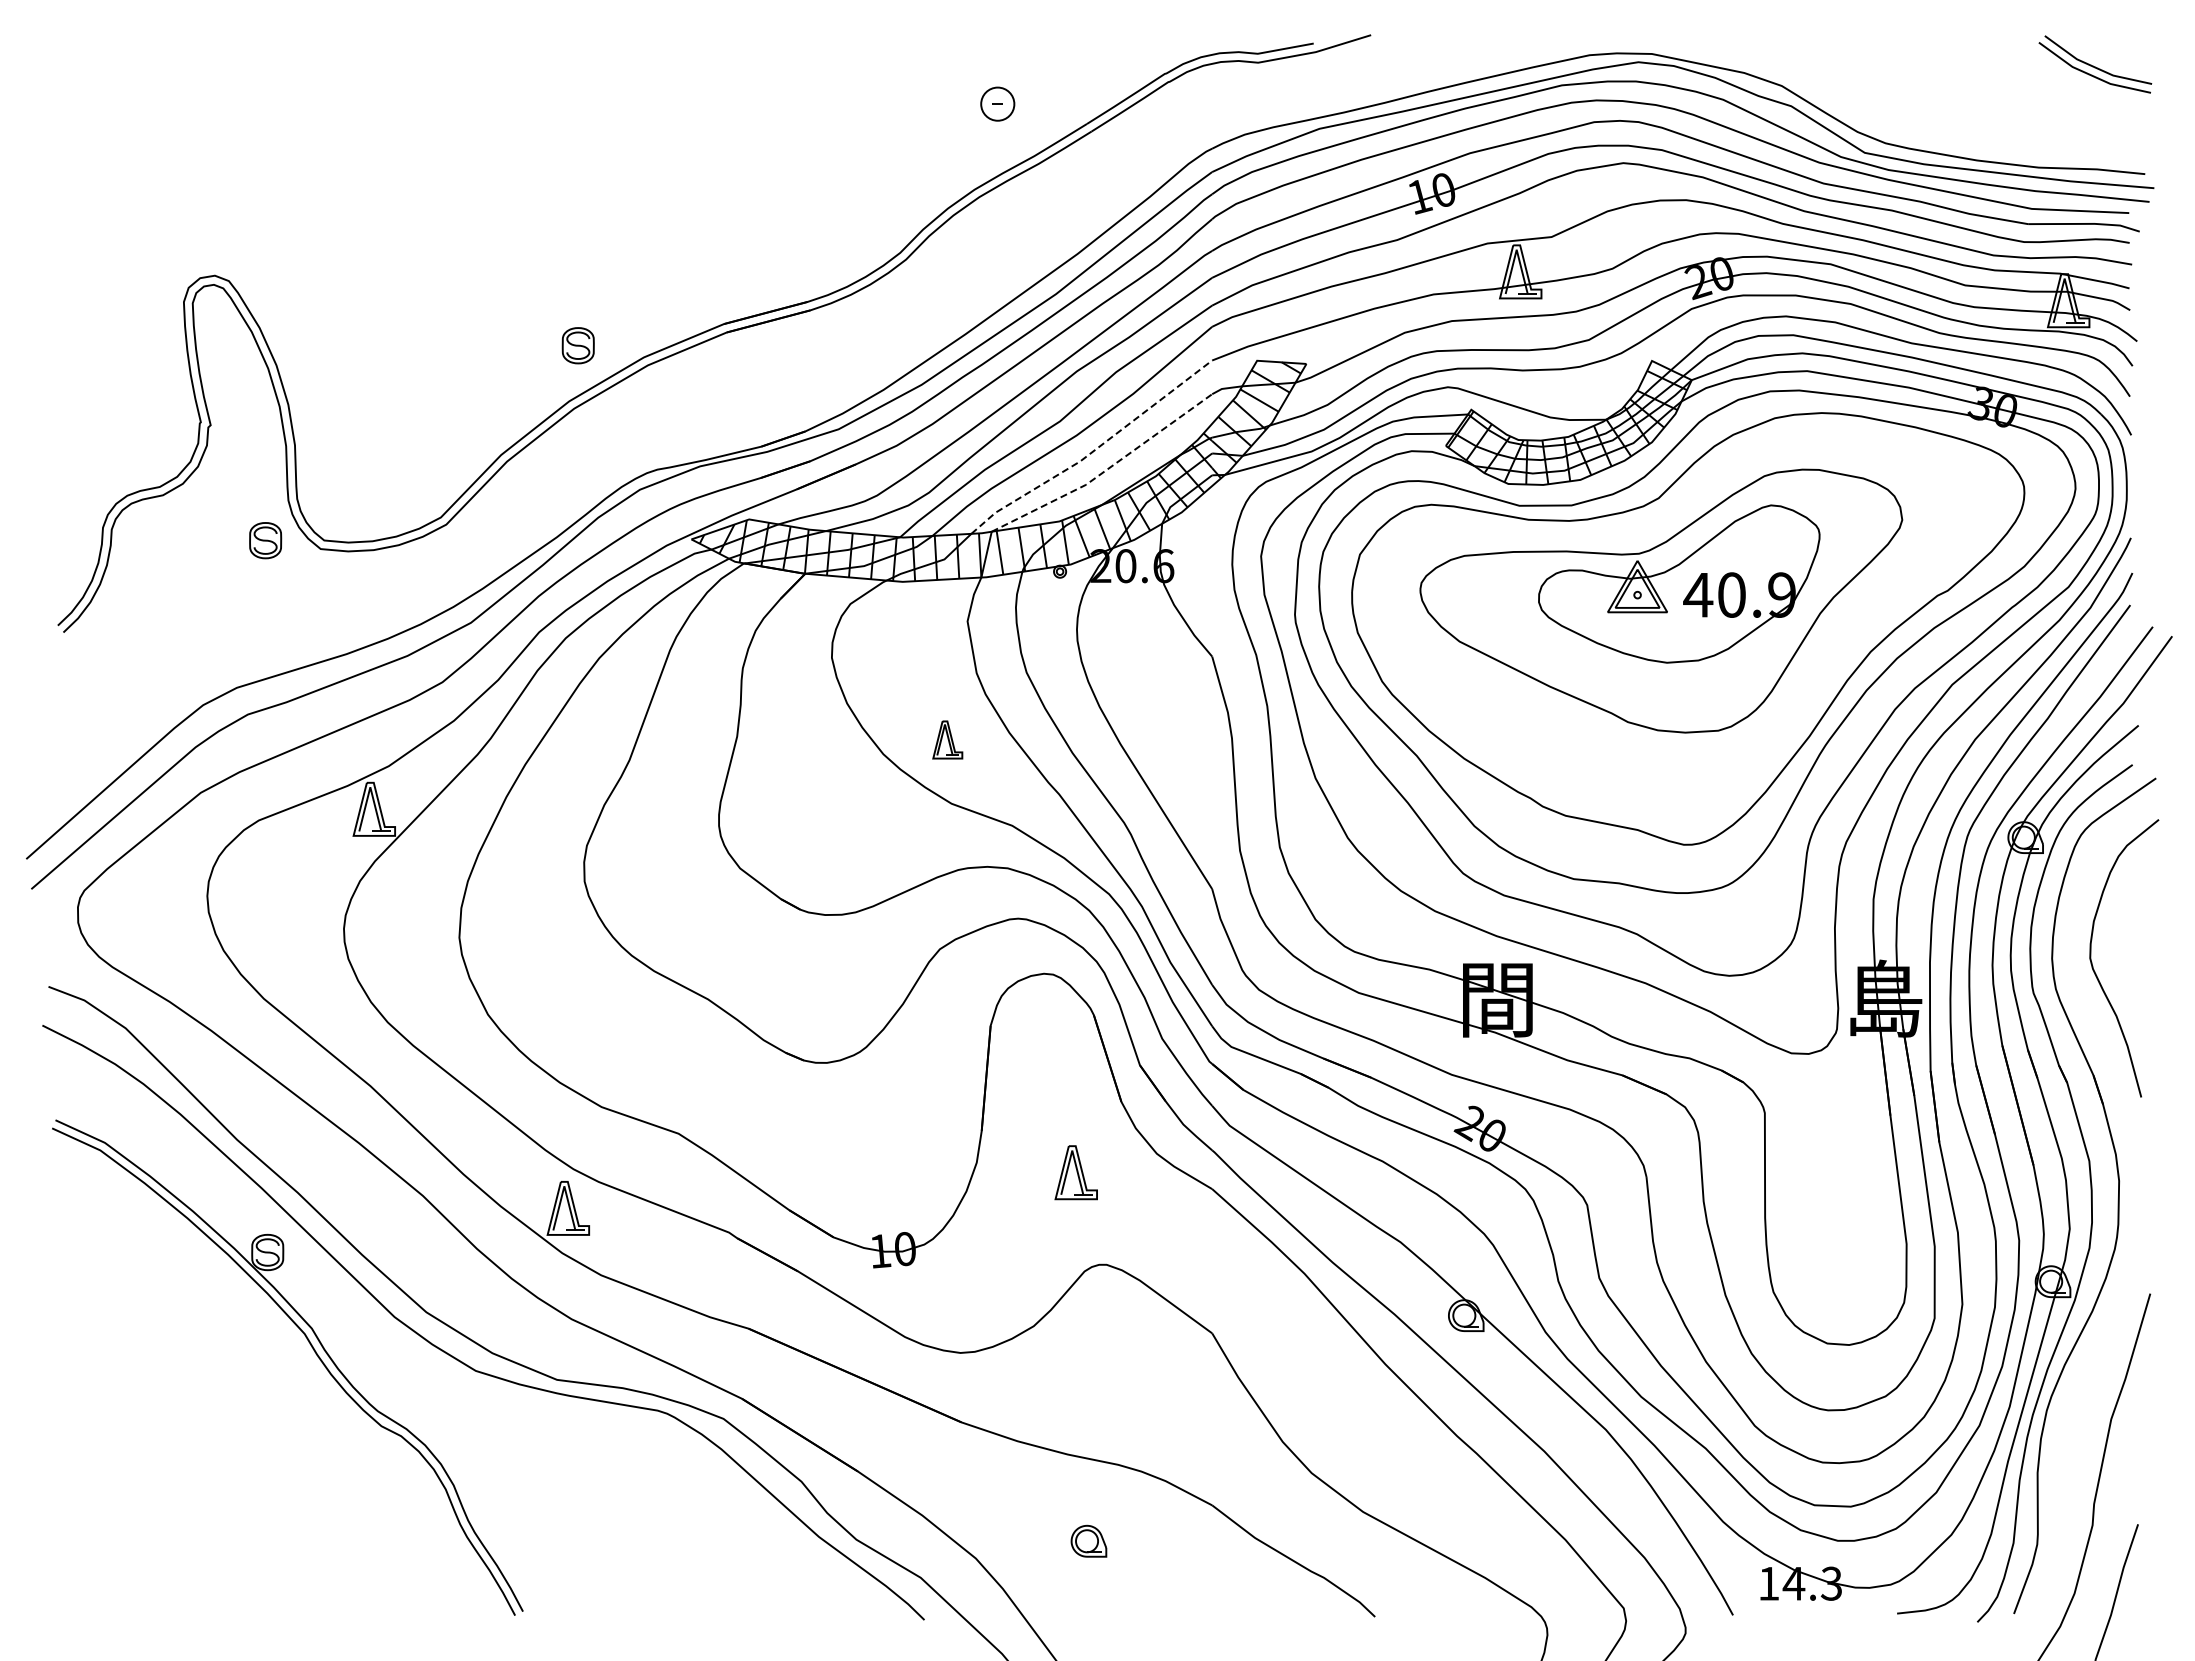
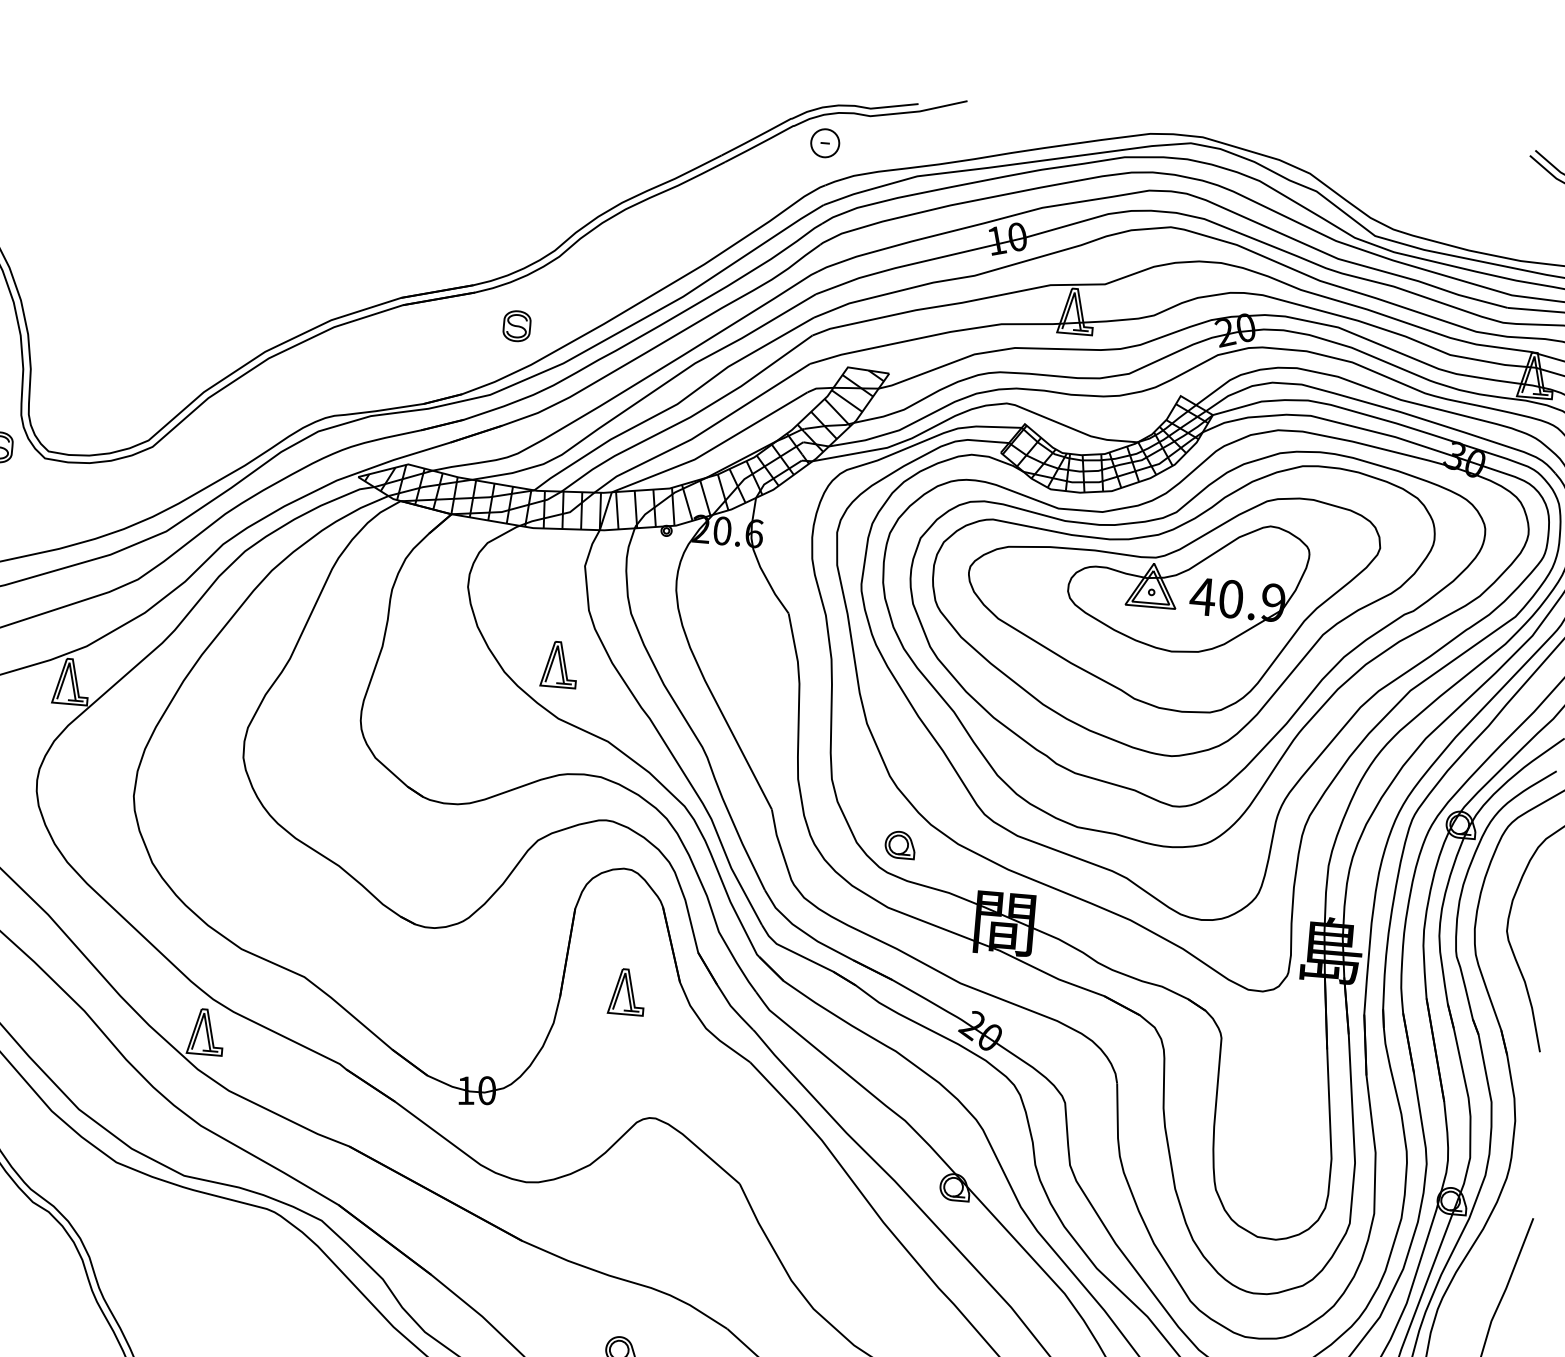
part: (997, 103) -> (825, 142), moved
part: (577, 345) -> (516, 325), moved
line: (1093, 451) -> (703, 432), dashed -> solid
line: (1106, 470) -> (713, 448), dashed -> solid
part: (1671, 607) -> (1179, 605), added
part: (947, 739) -> (559, 664), size x1.43
part: (1366, 917) -> (899, 844), added
part: (1075, 1172) -> (626, 991), moved

